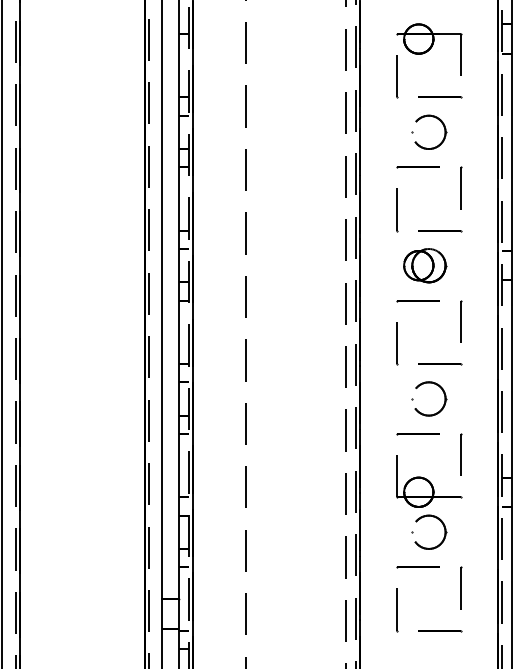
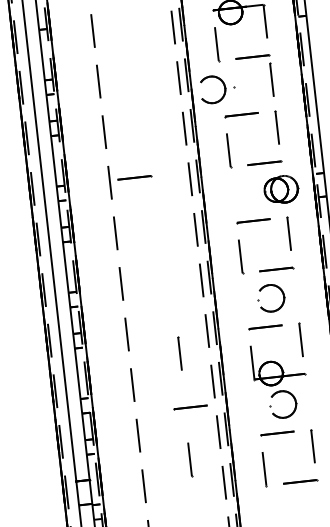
part: (438, 120) -> (218, 79), moved
line: (461, 127) -> (272, 79), added
line: (277, 231) -> (135, 178), added
part: (425, 265) -> (281, 189), moved
line: (309, 454) -> (180, 353), added
line: (313, 523) -> (190, 407), added
line: (306, 588) -> (190, 460), added

